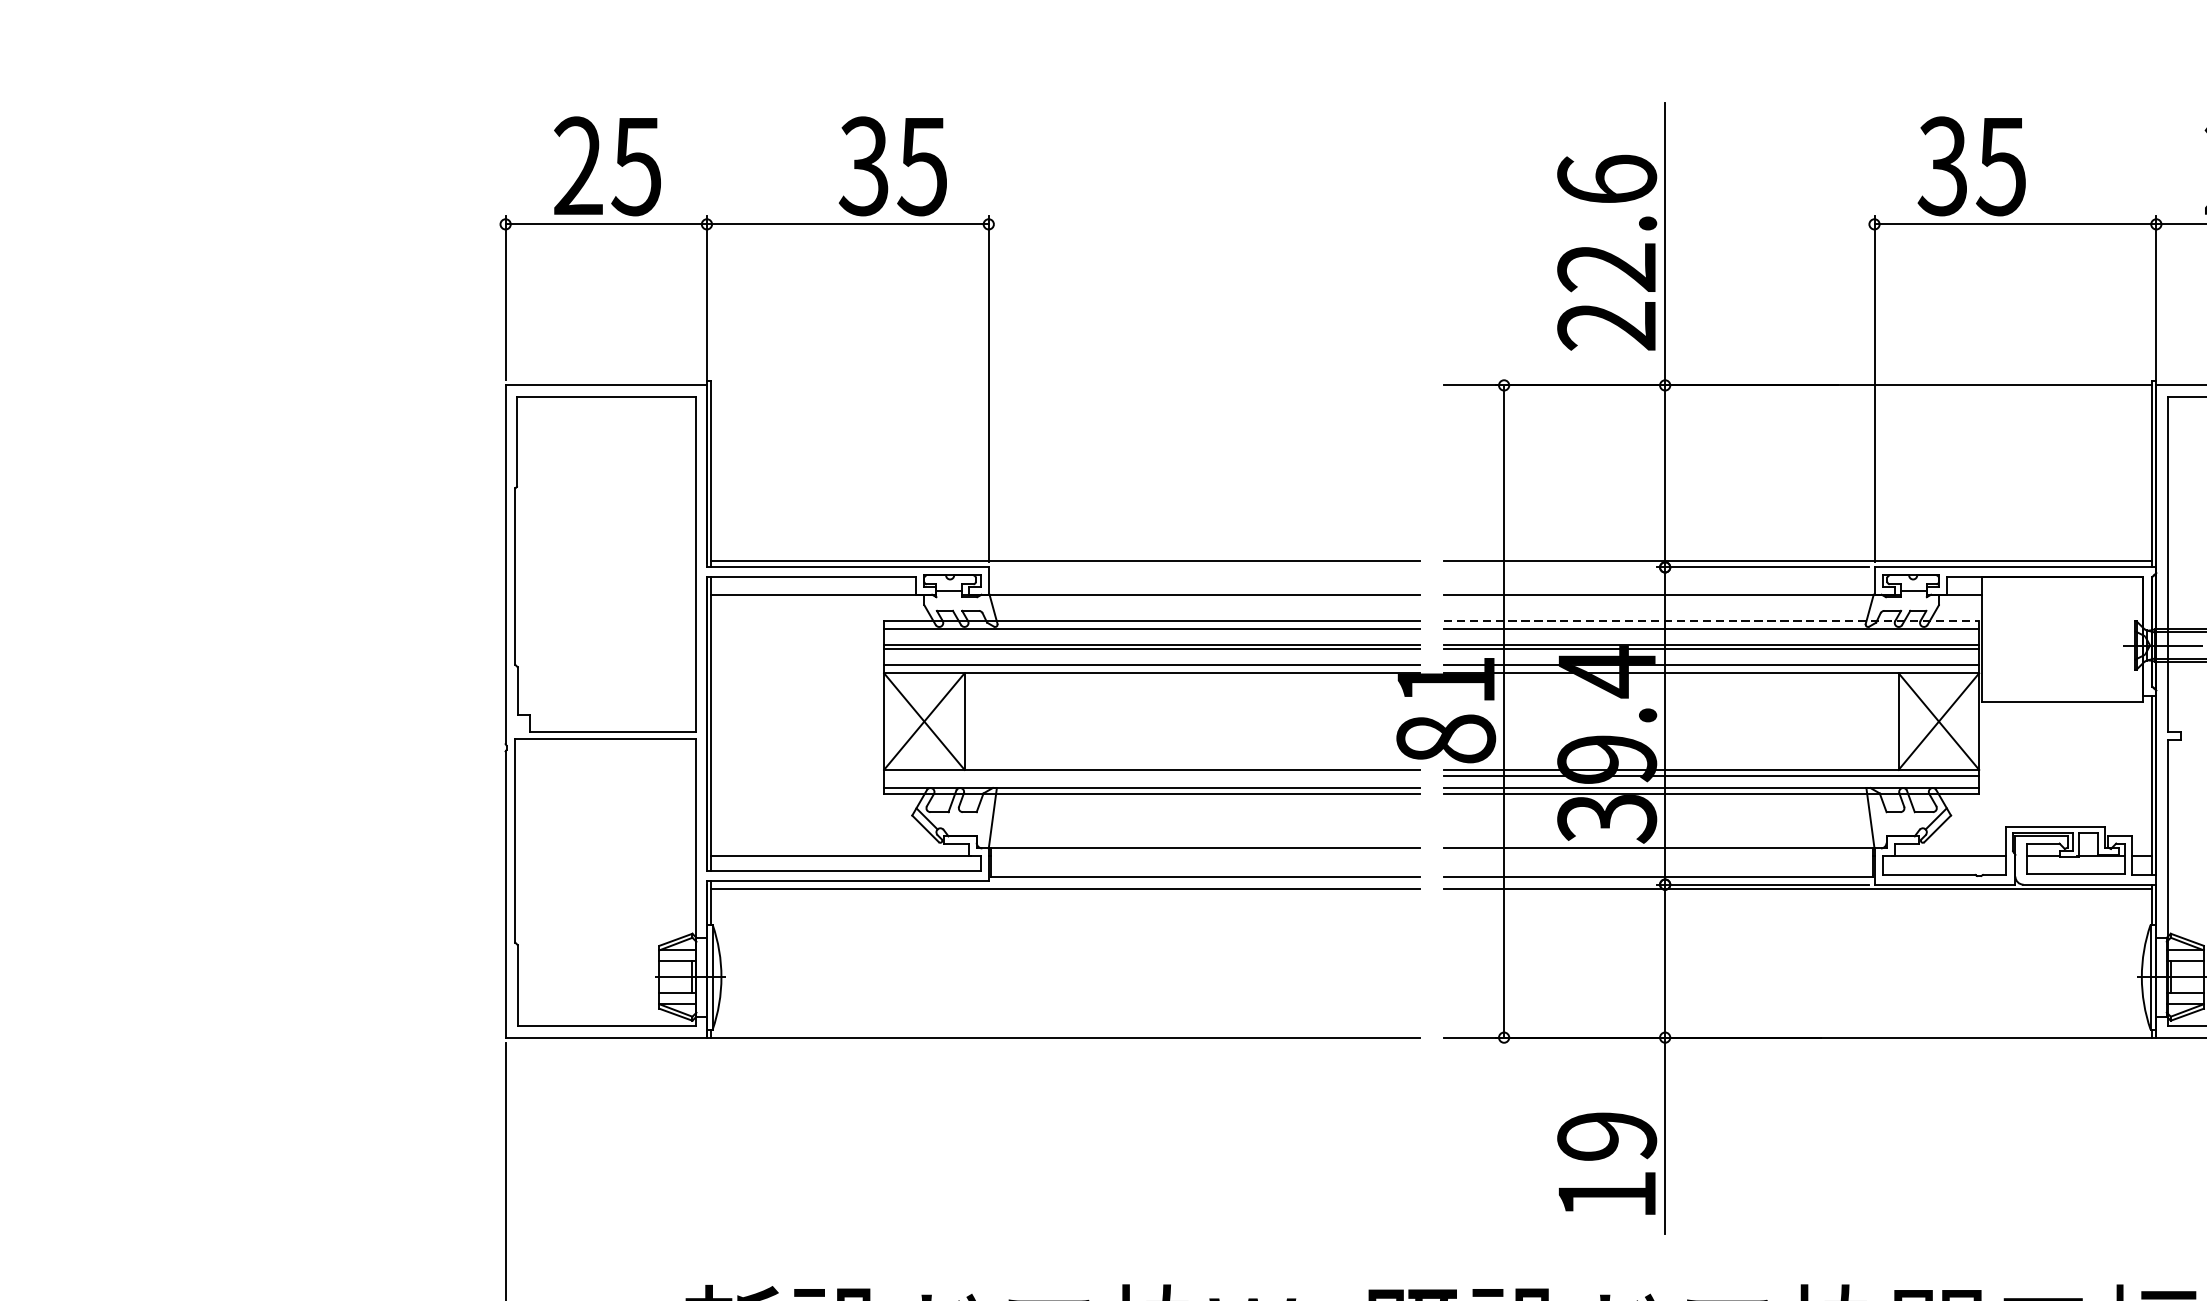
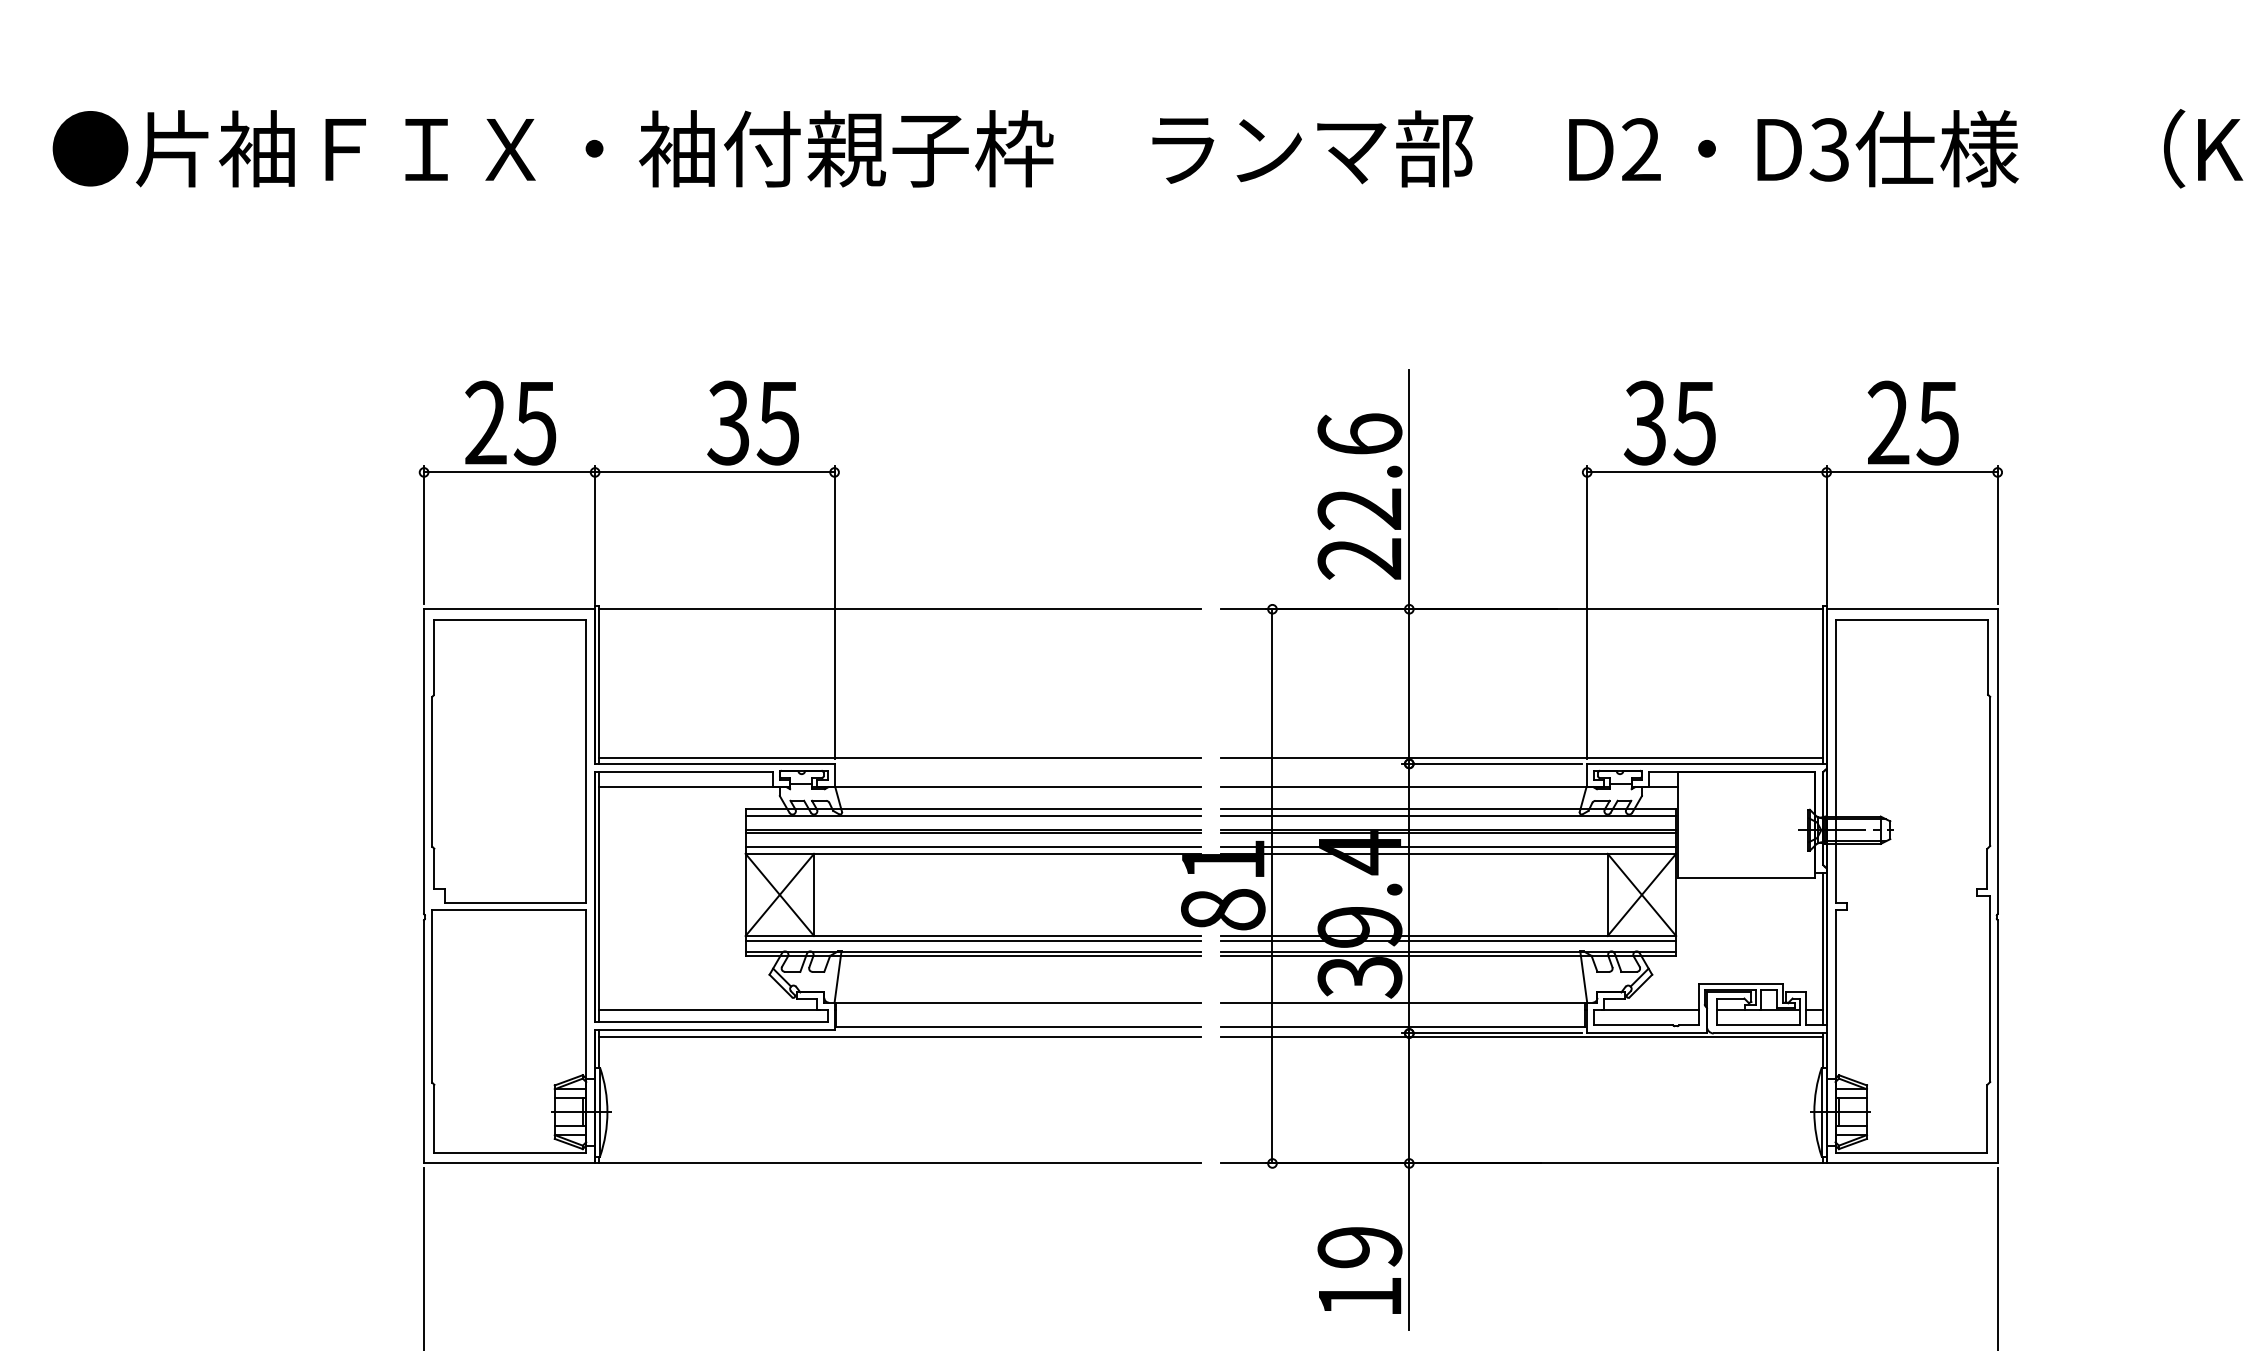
line: (1065, 385) -> (899, 609), added
line: (1712, 621) -> (1449, 809), dashed -> solid
line: (1151, 775) -> (972, 940), added

